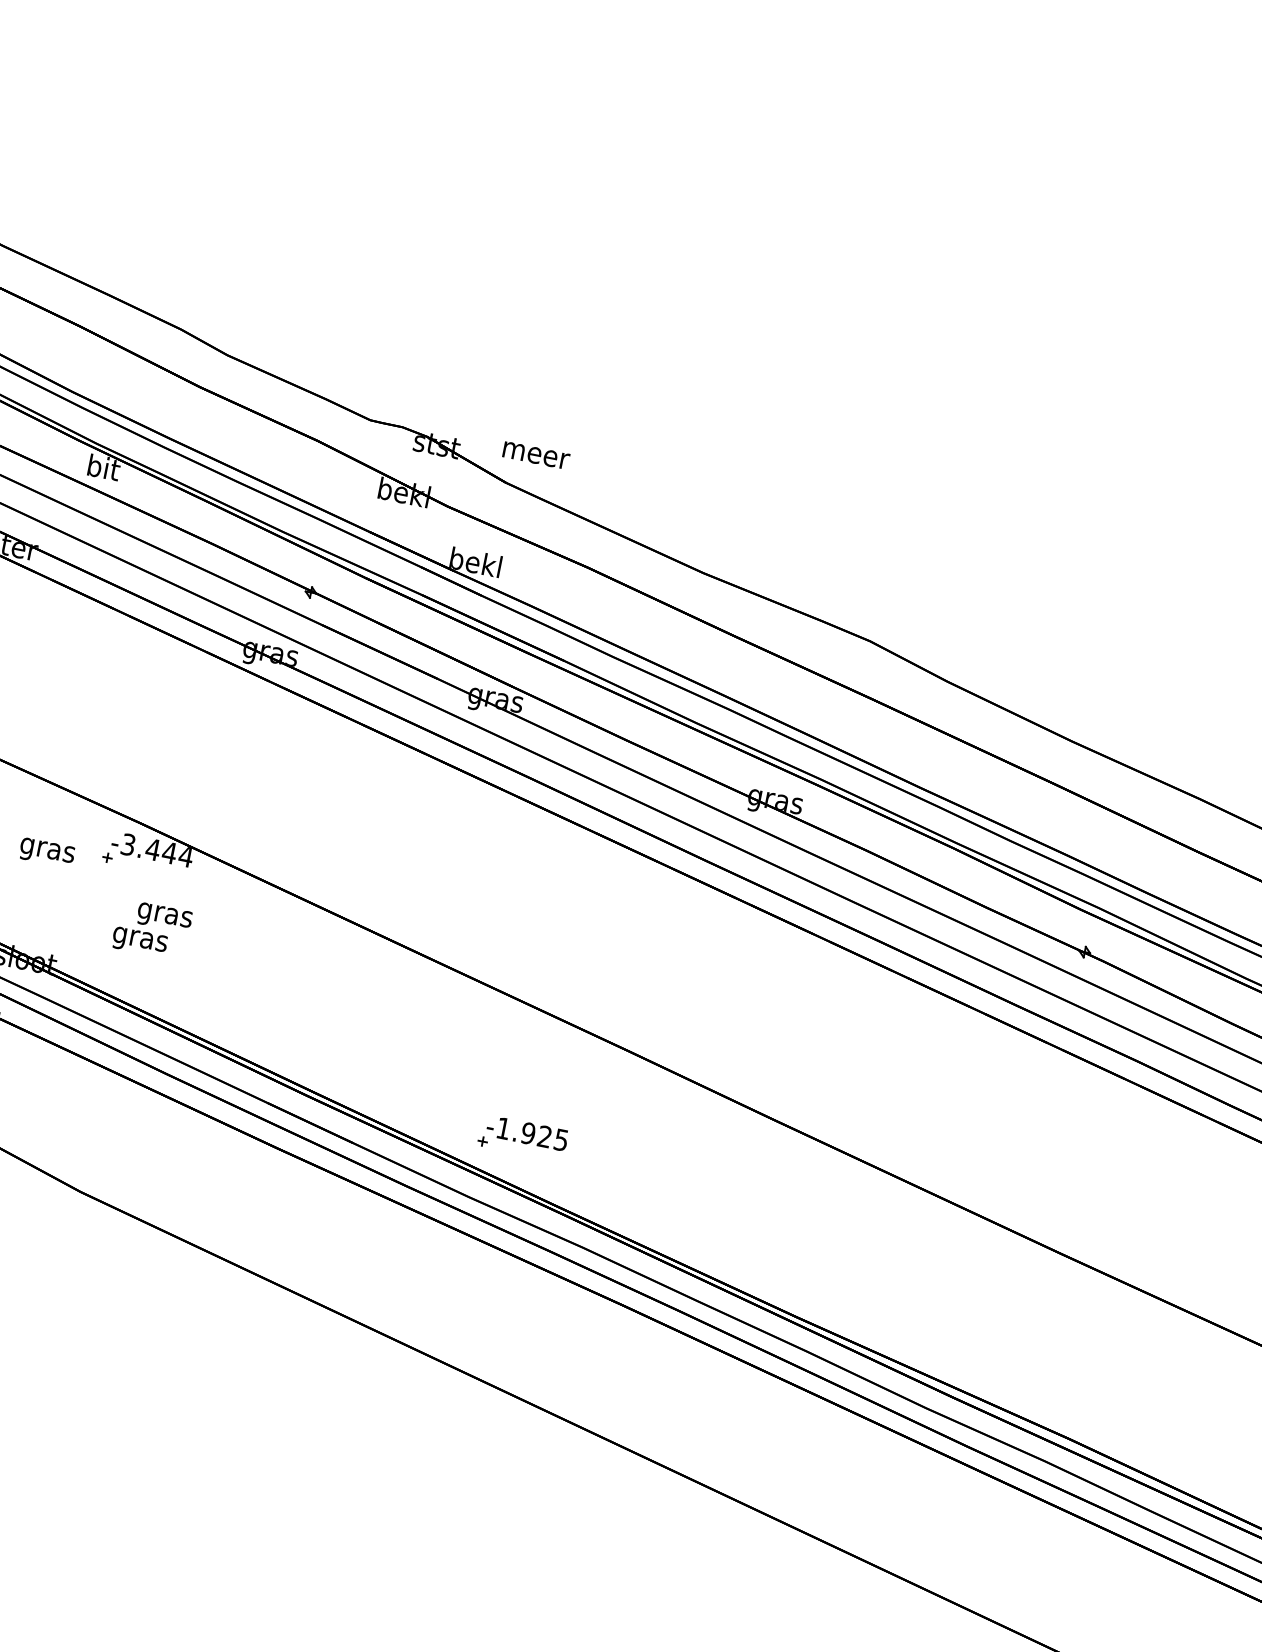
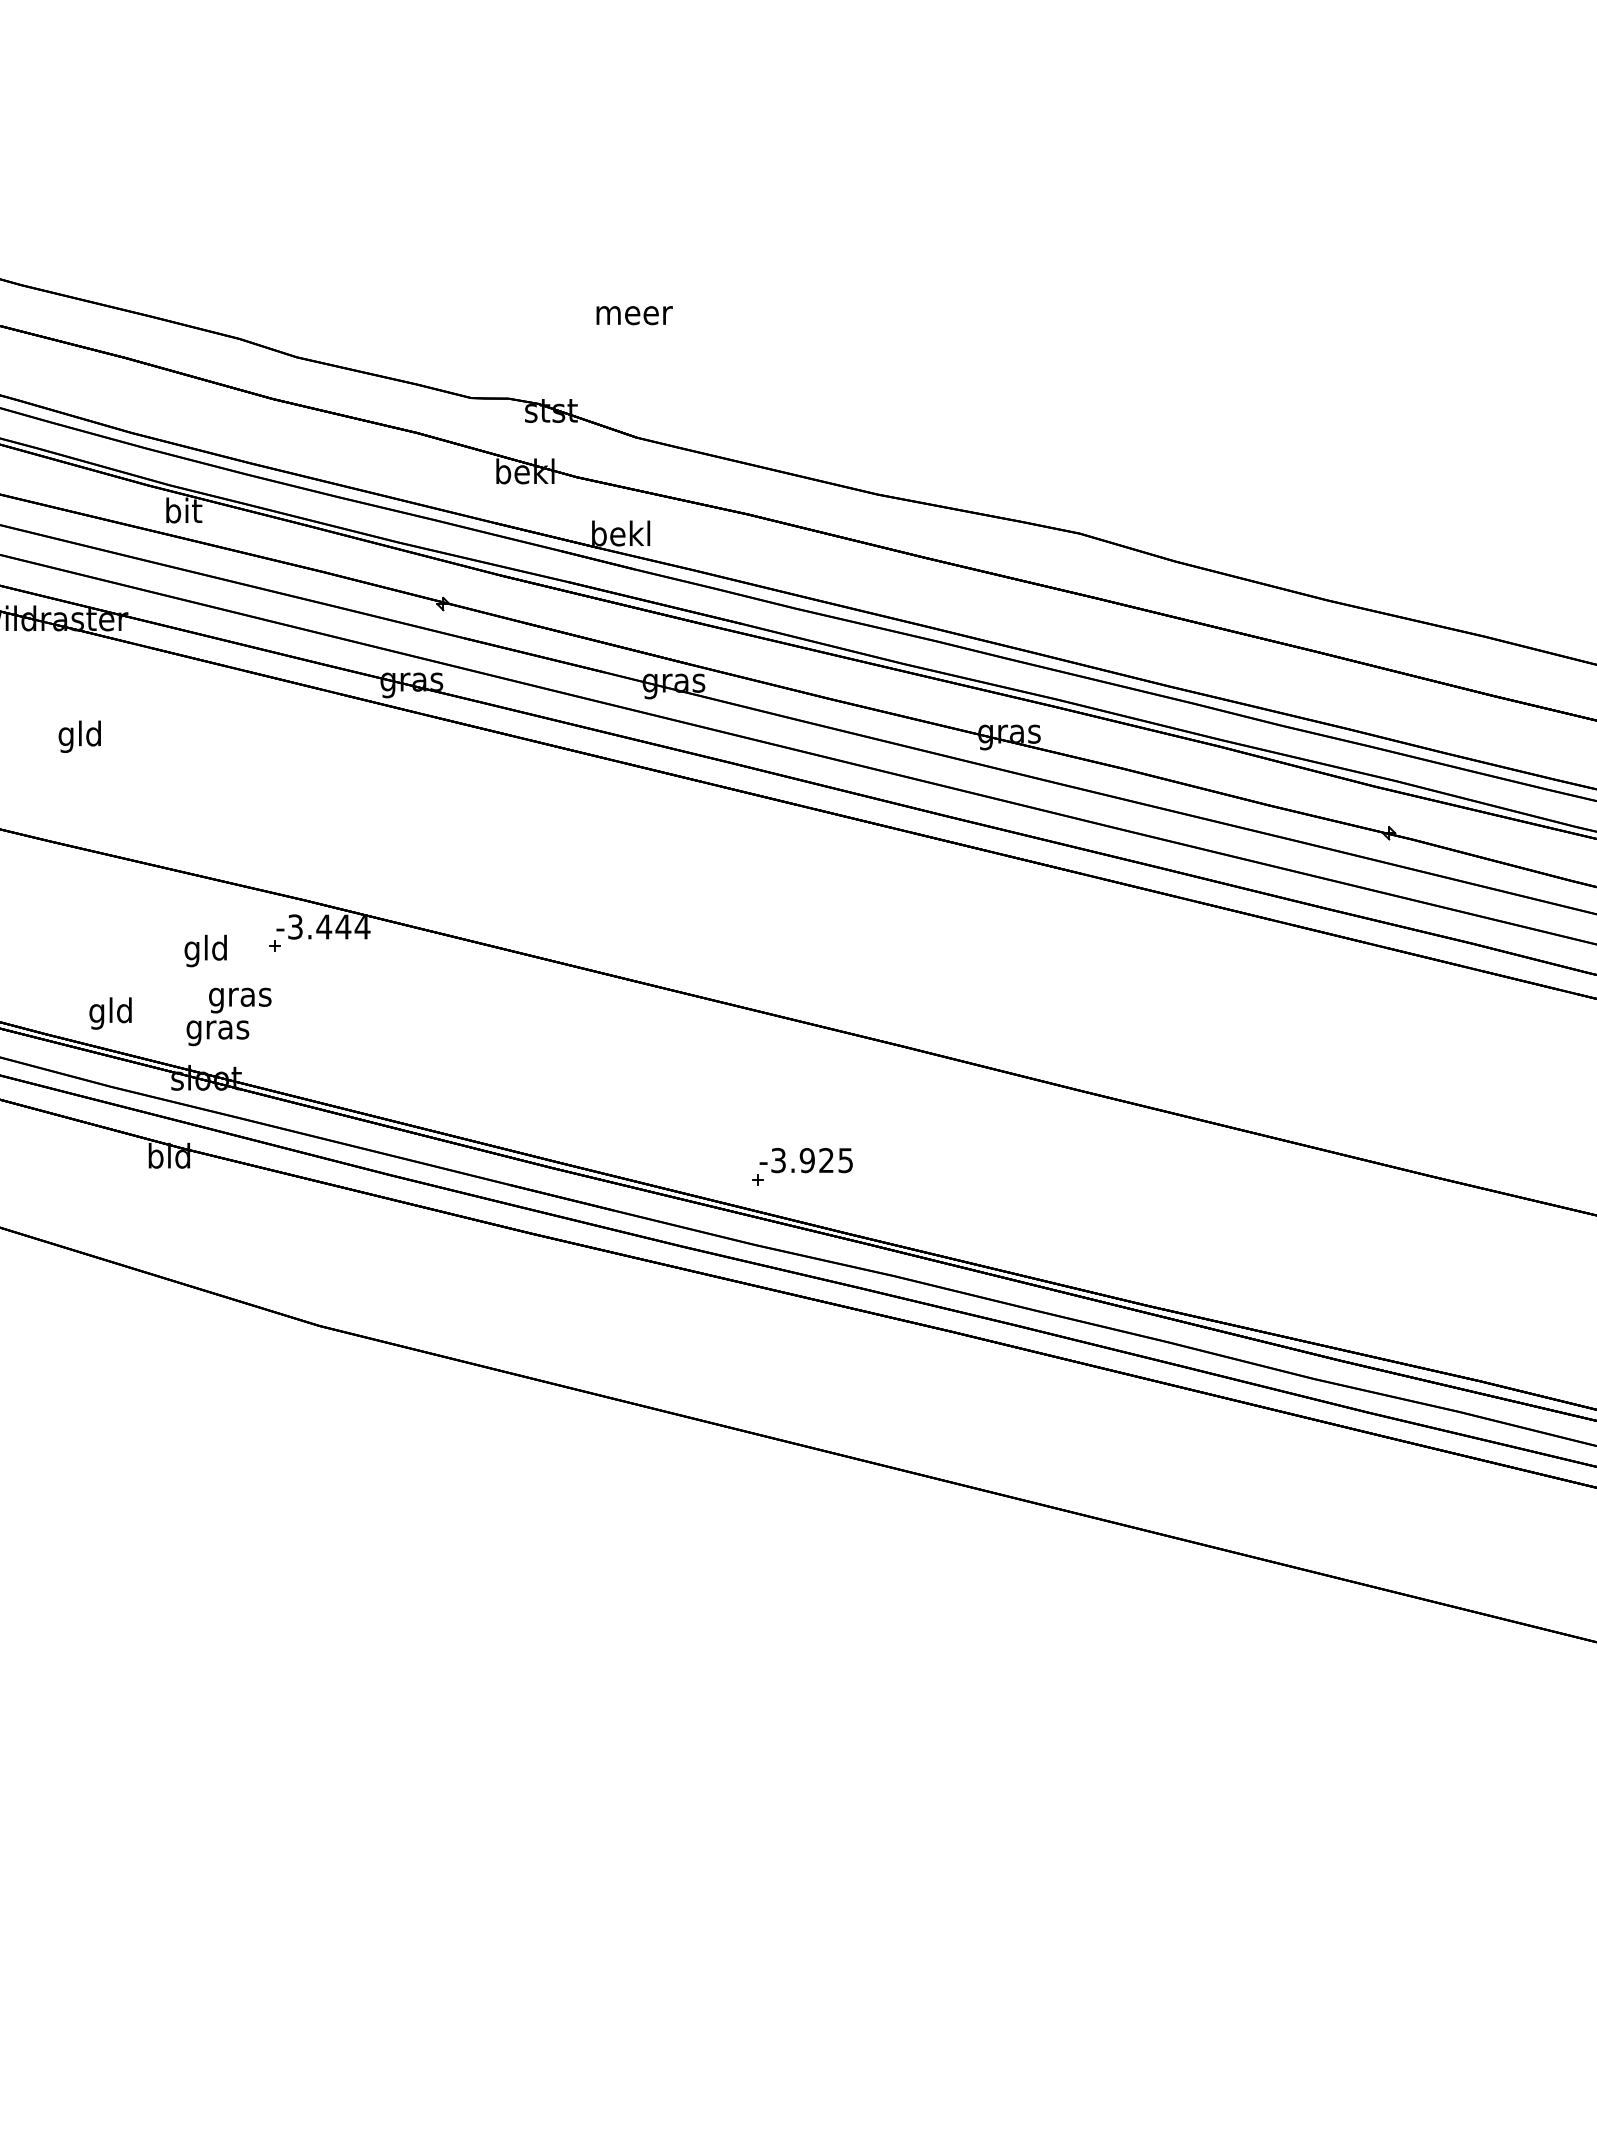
text: (536, 455) -> (634, 315), moved
text: (47, 849) -> (206, 950), gras -> gld
text: (151, 929) -> (228, 1016), moved
text: (503, 1128) -> (778, 1160), -1.925 -> -3.925

